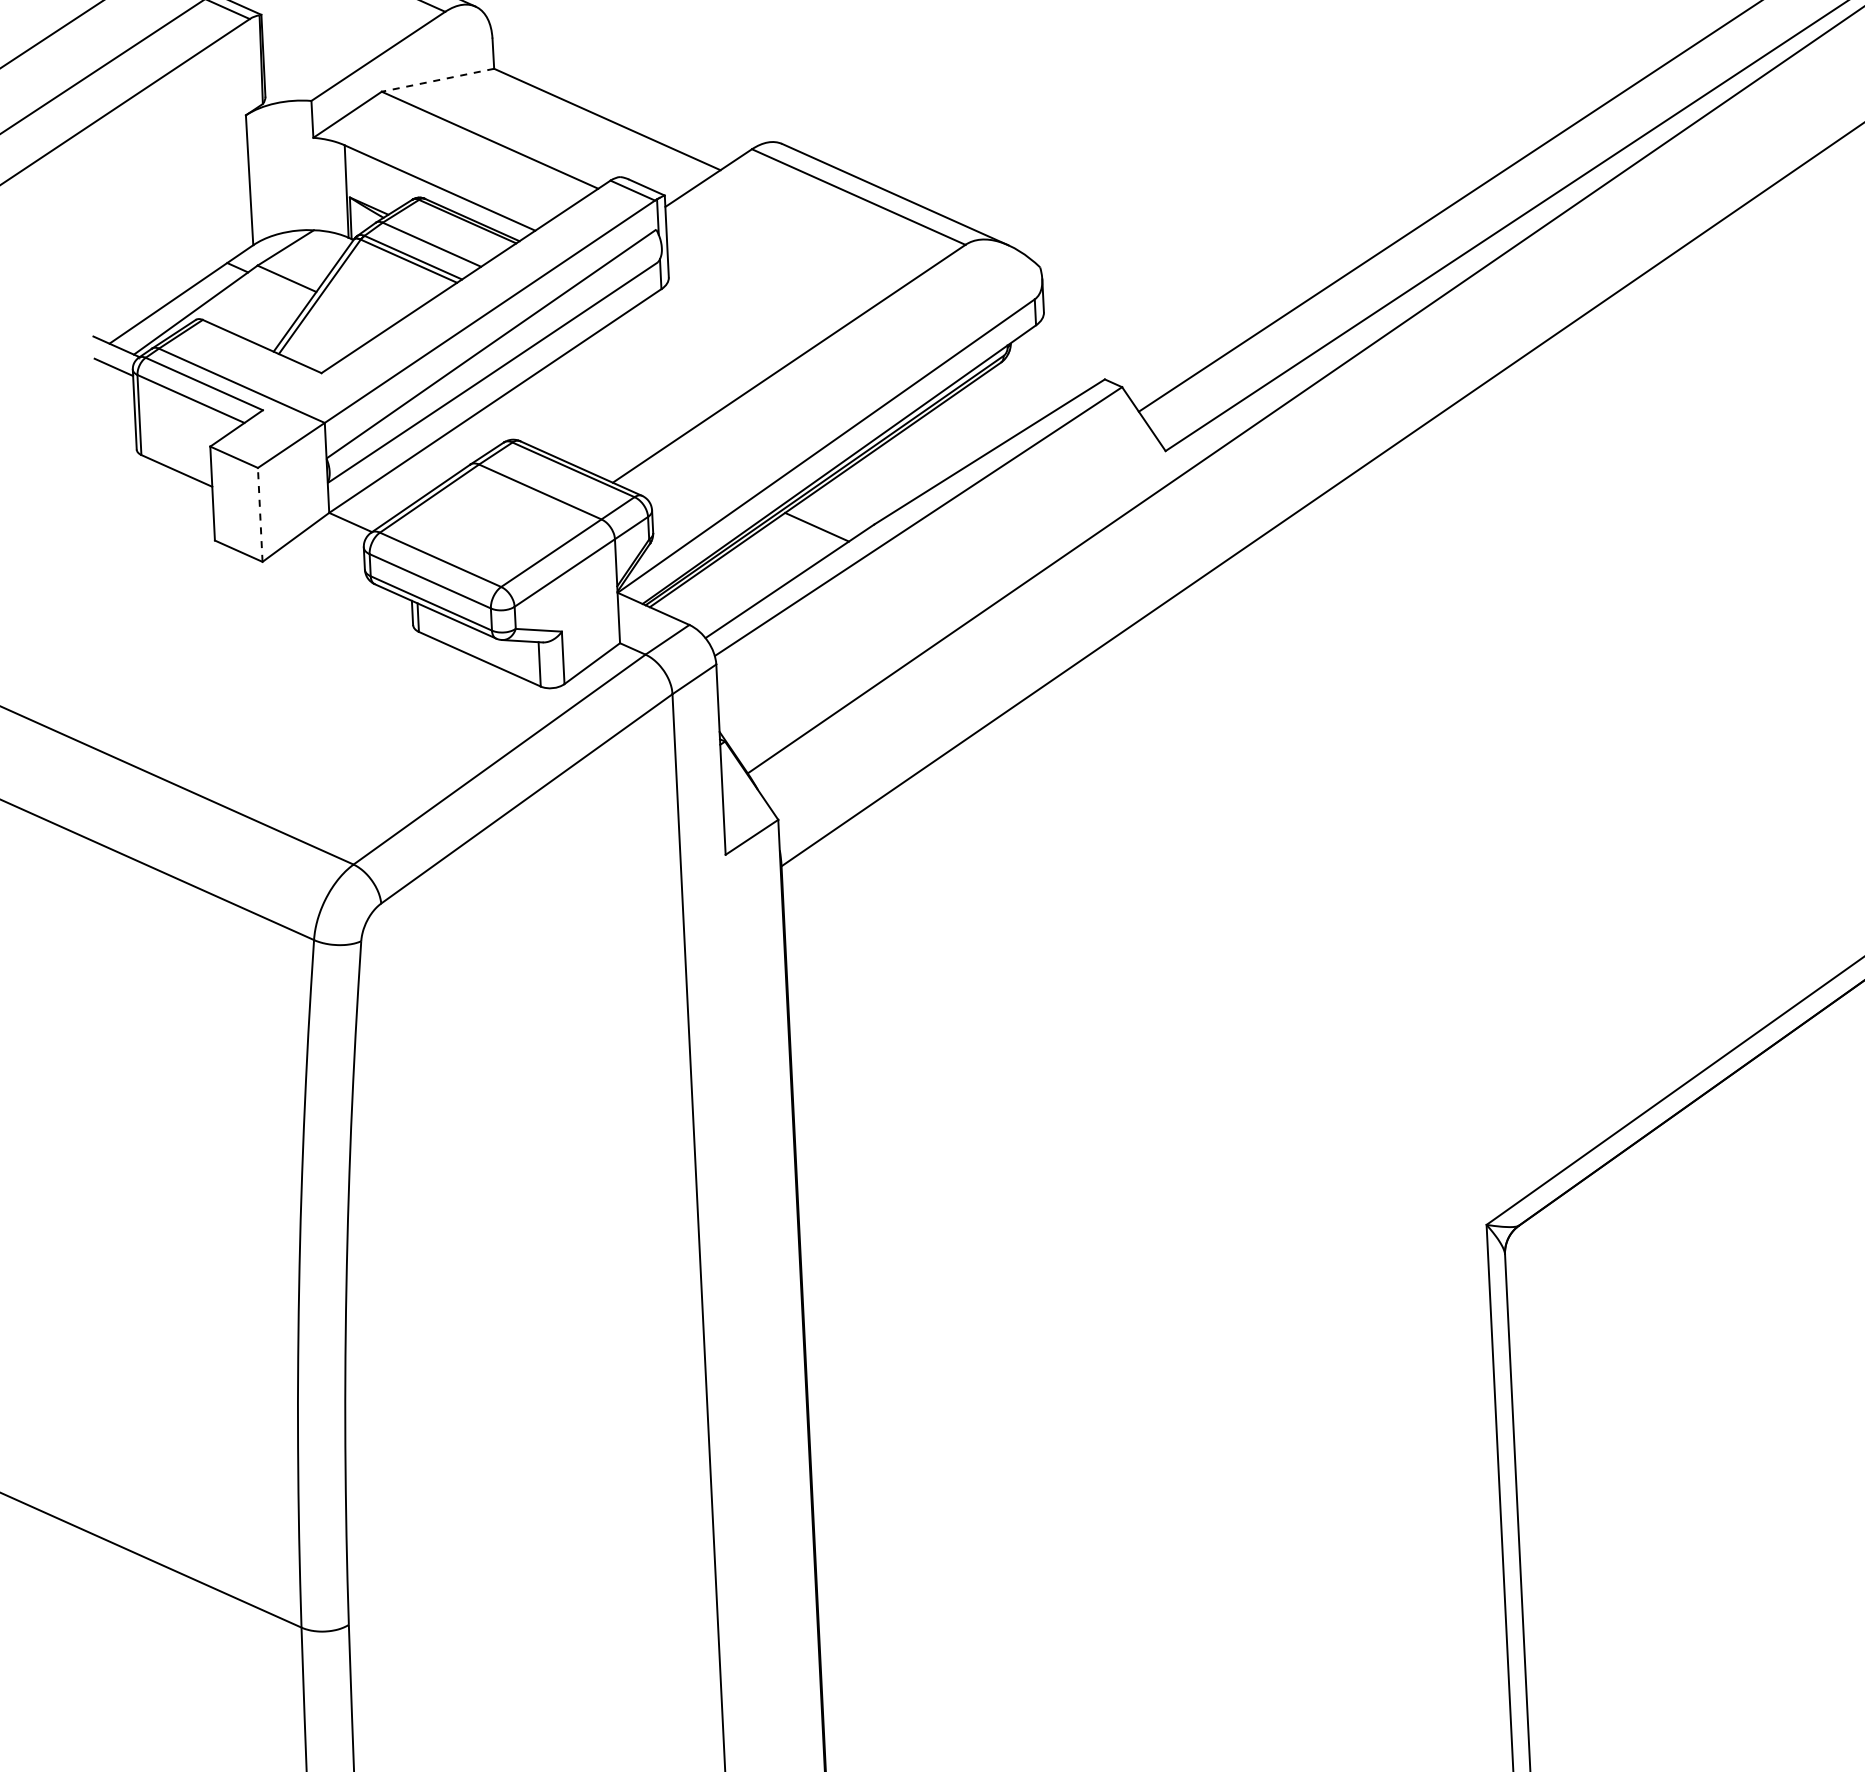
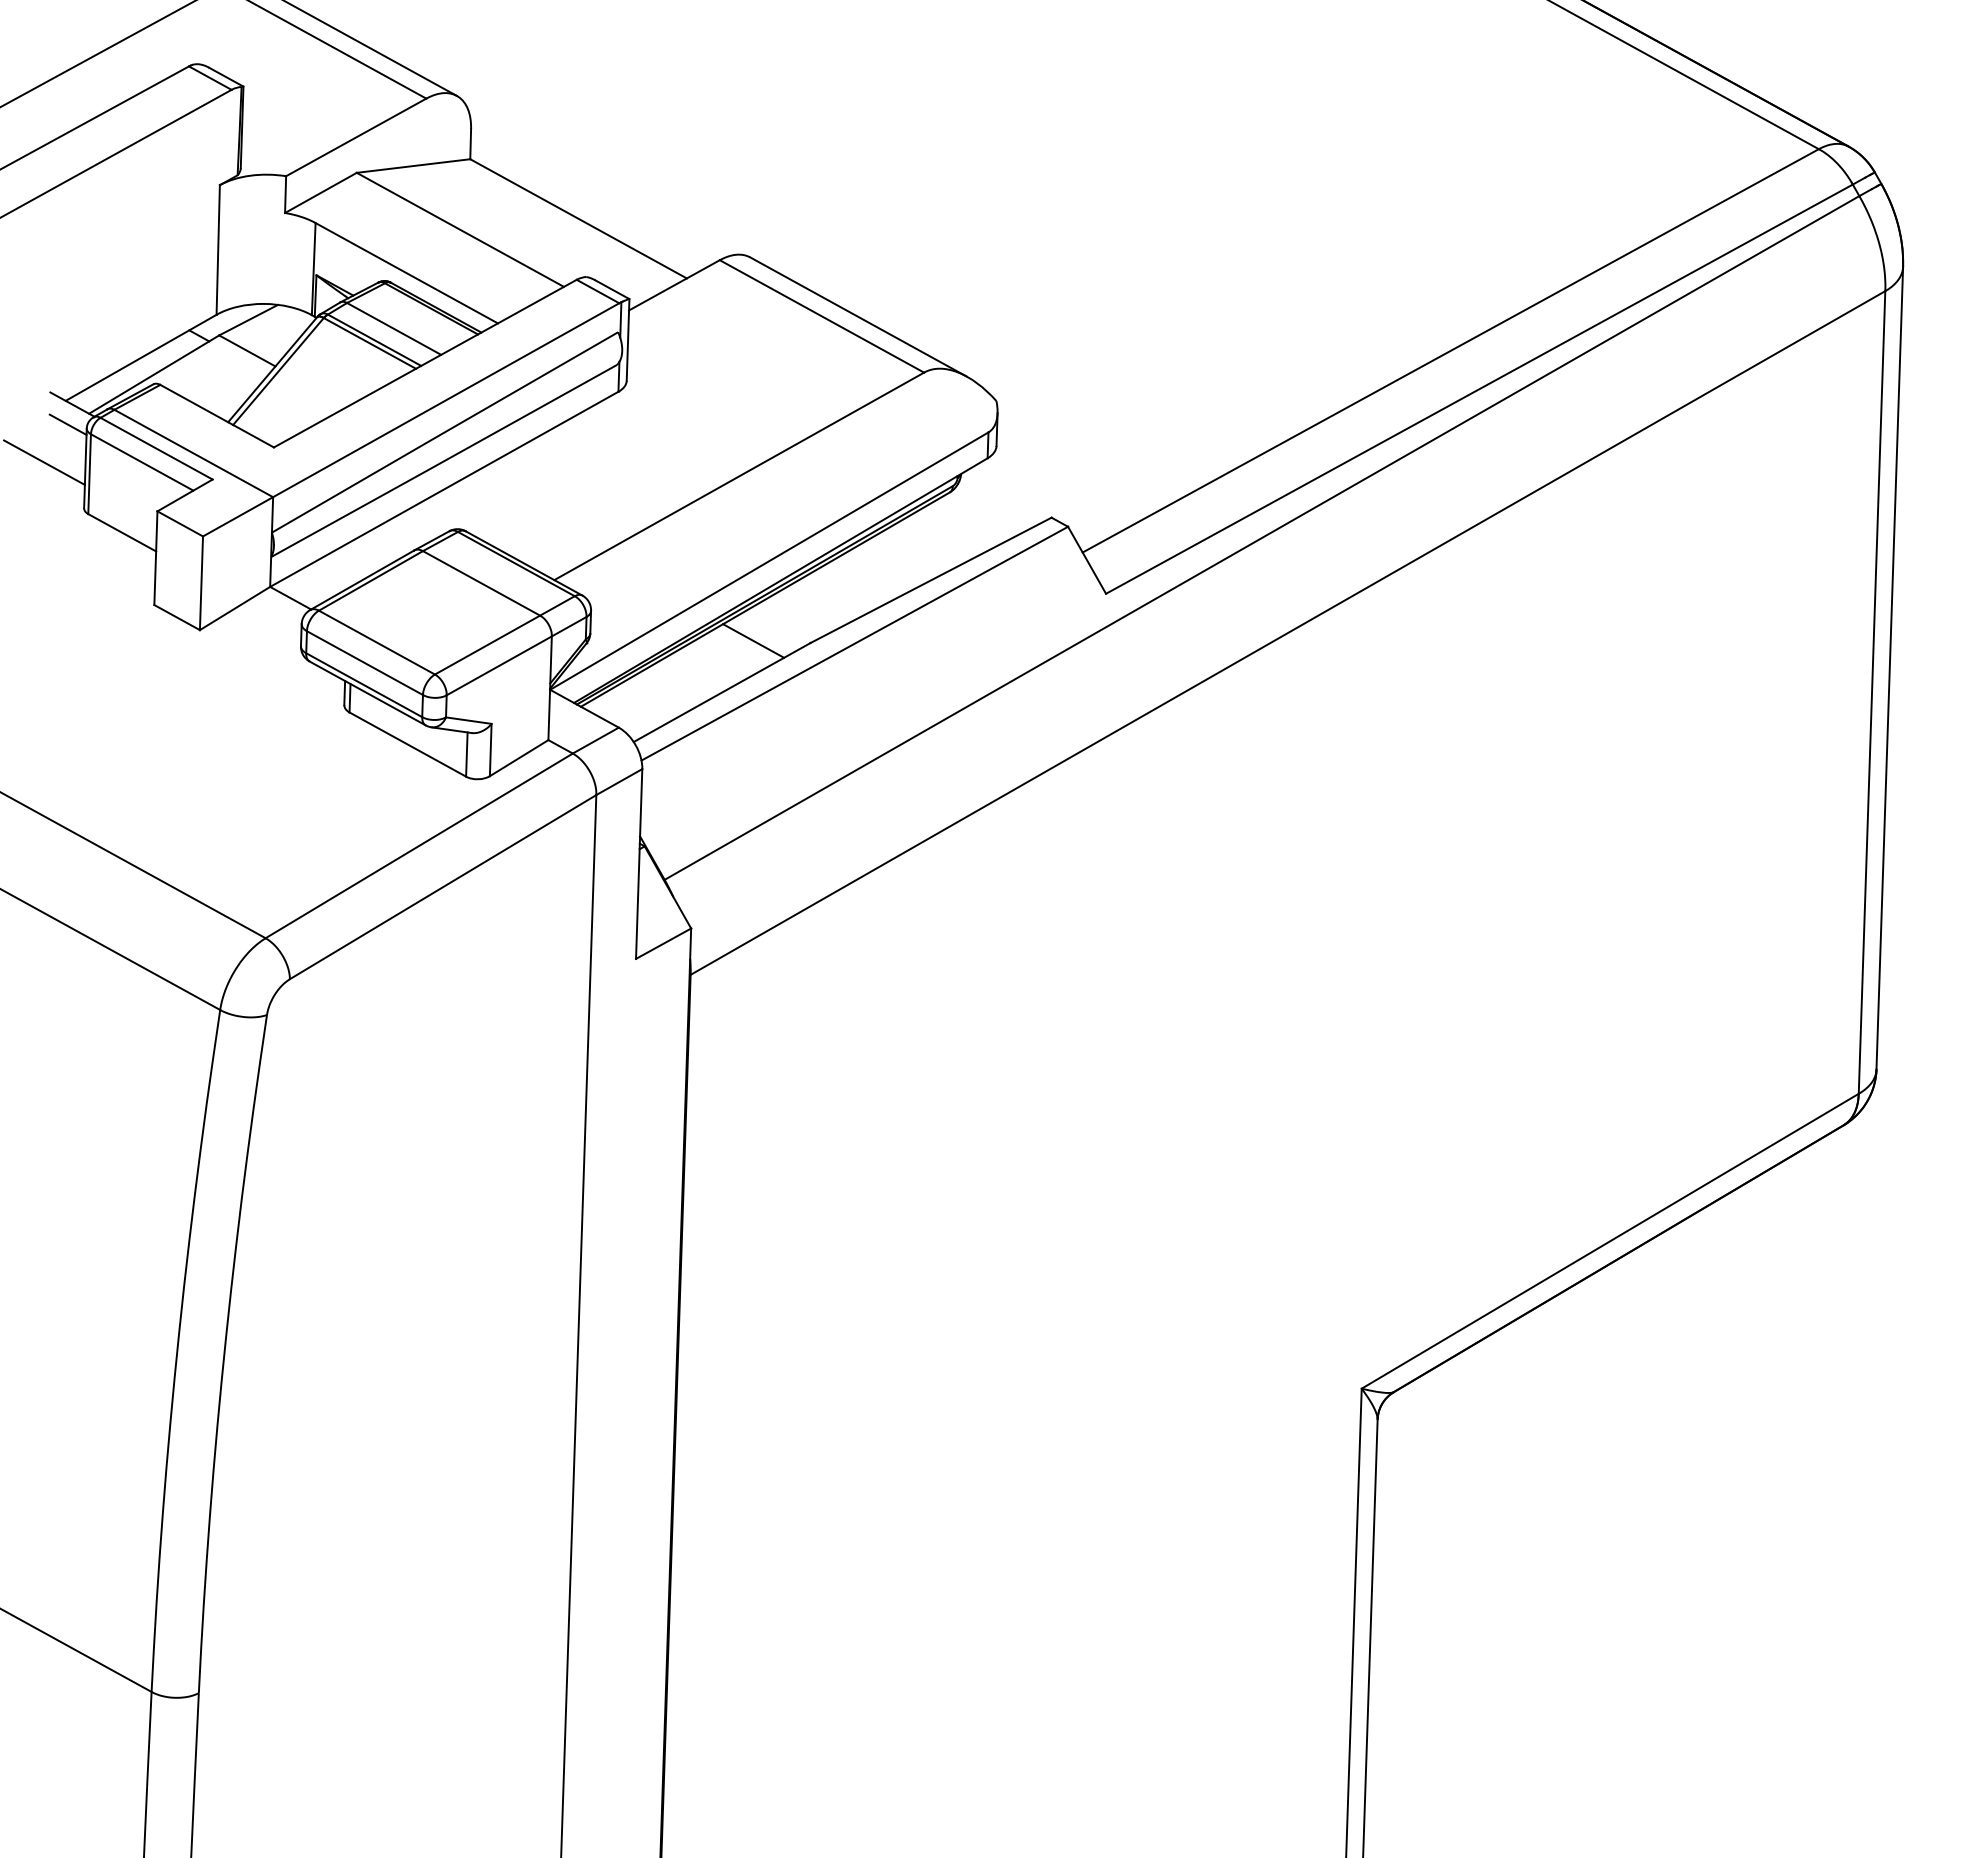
line: (437, 80) -> (413, 166), dashed -> solid
line: (93, 407) -> (44, 462), added
line: (260, 515) -> (201, 583), dashed -> solid

